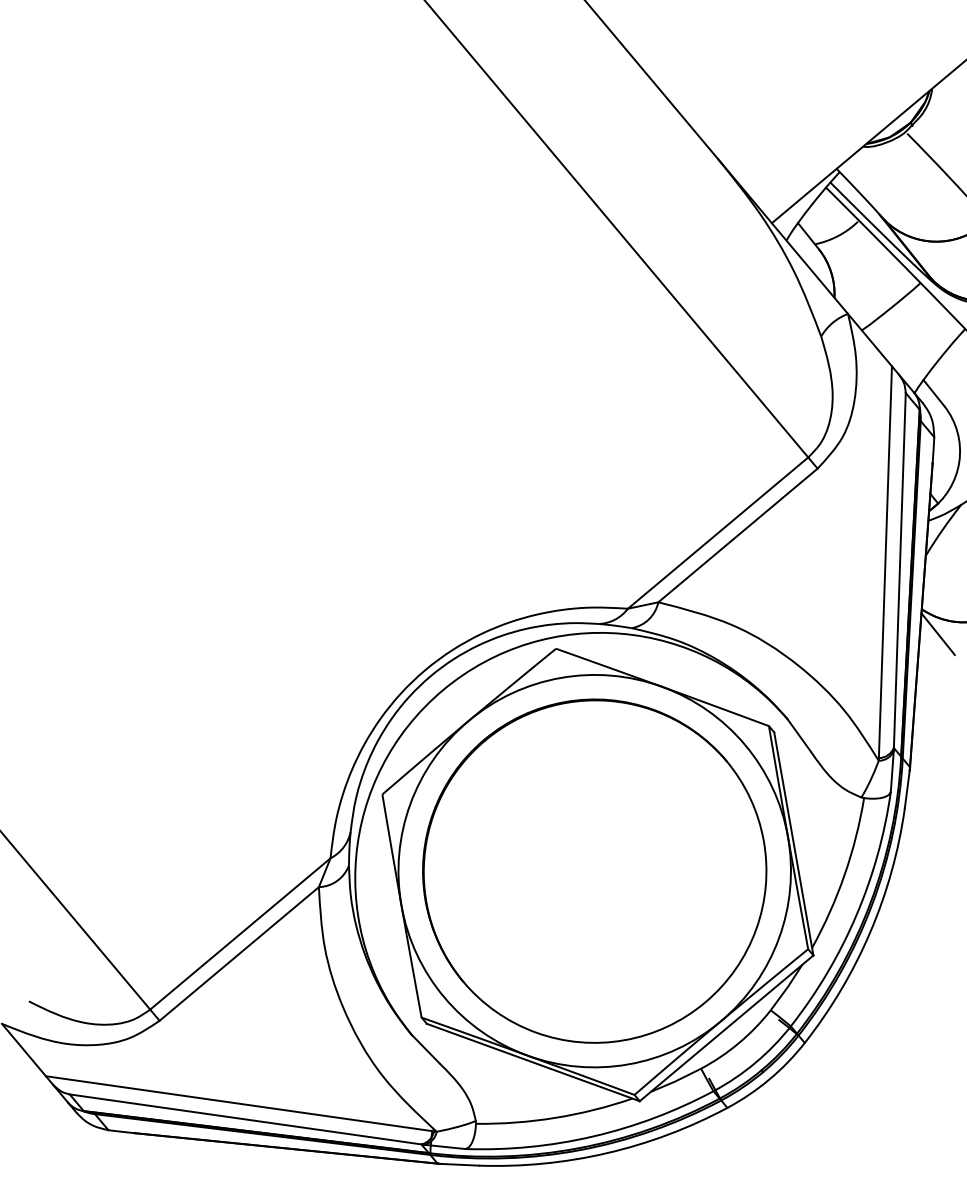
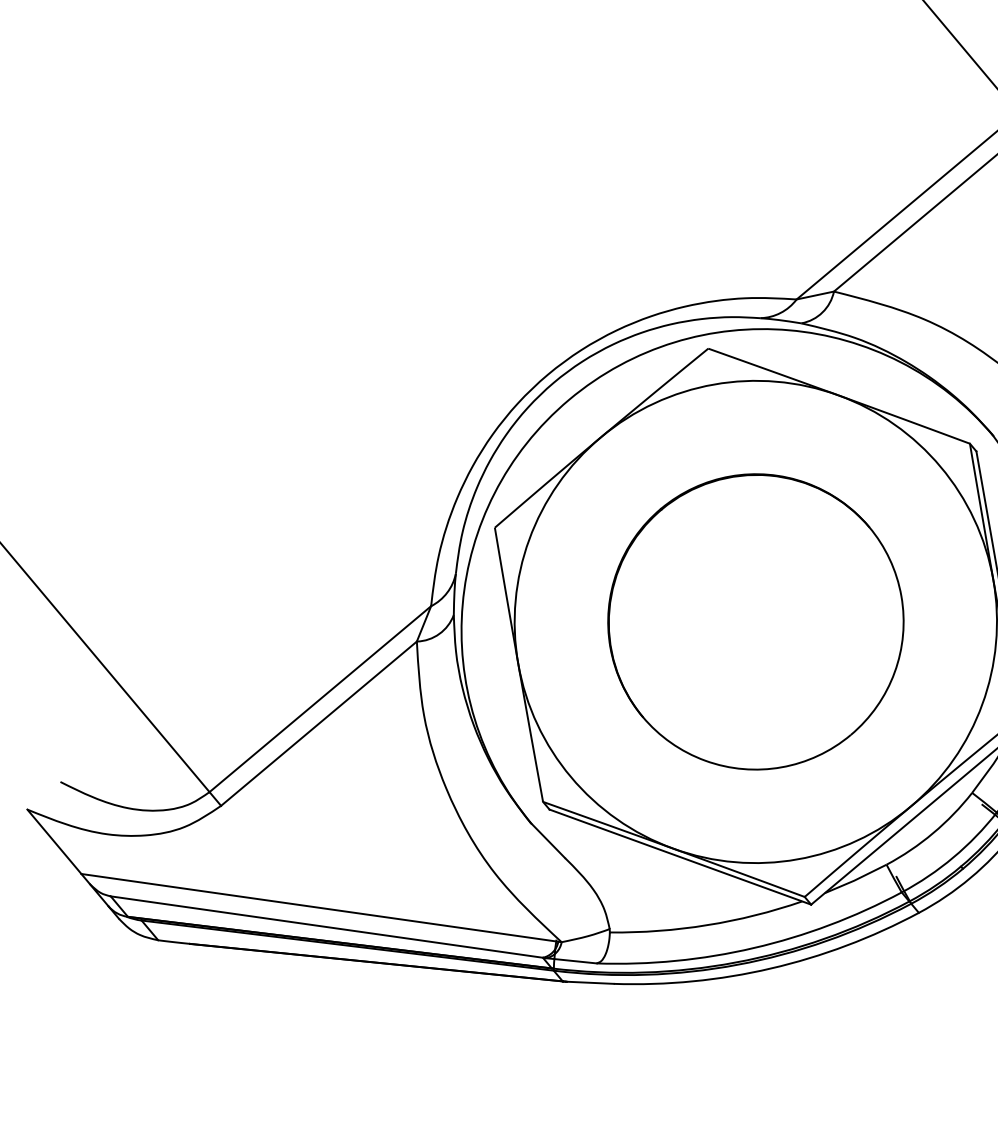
part: (594, 870) -> (755, 621), size x0.7

